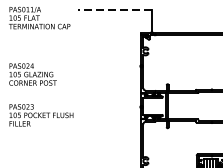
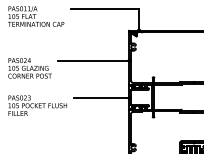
line: (114, 9) -> (104, 8), dashed -> solid
line: (102, 66) -> (93, 60), added
line: (110, 107) -> (101, 98), added

